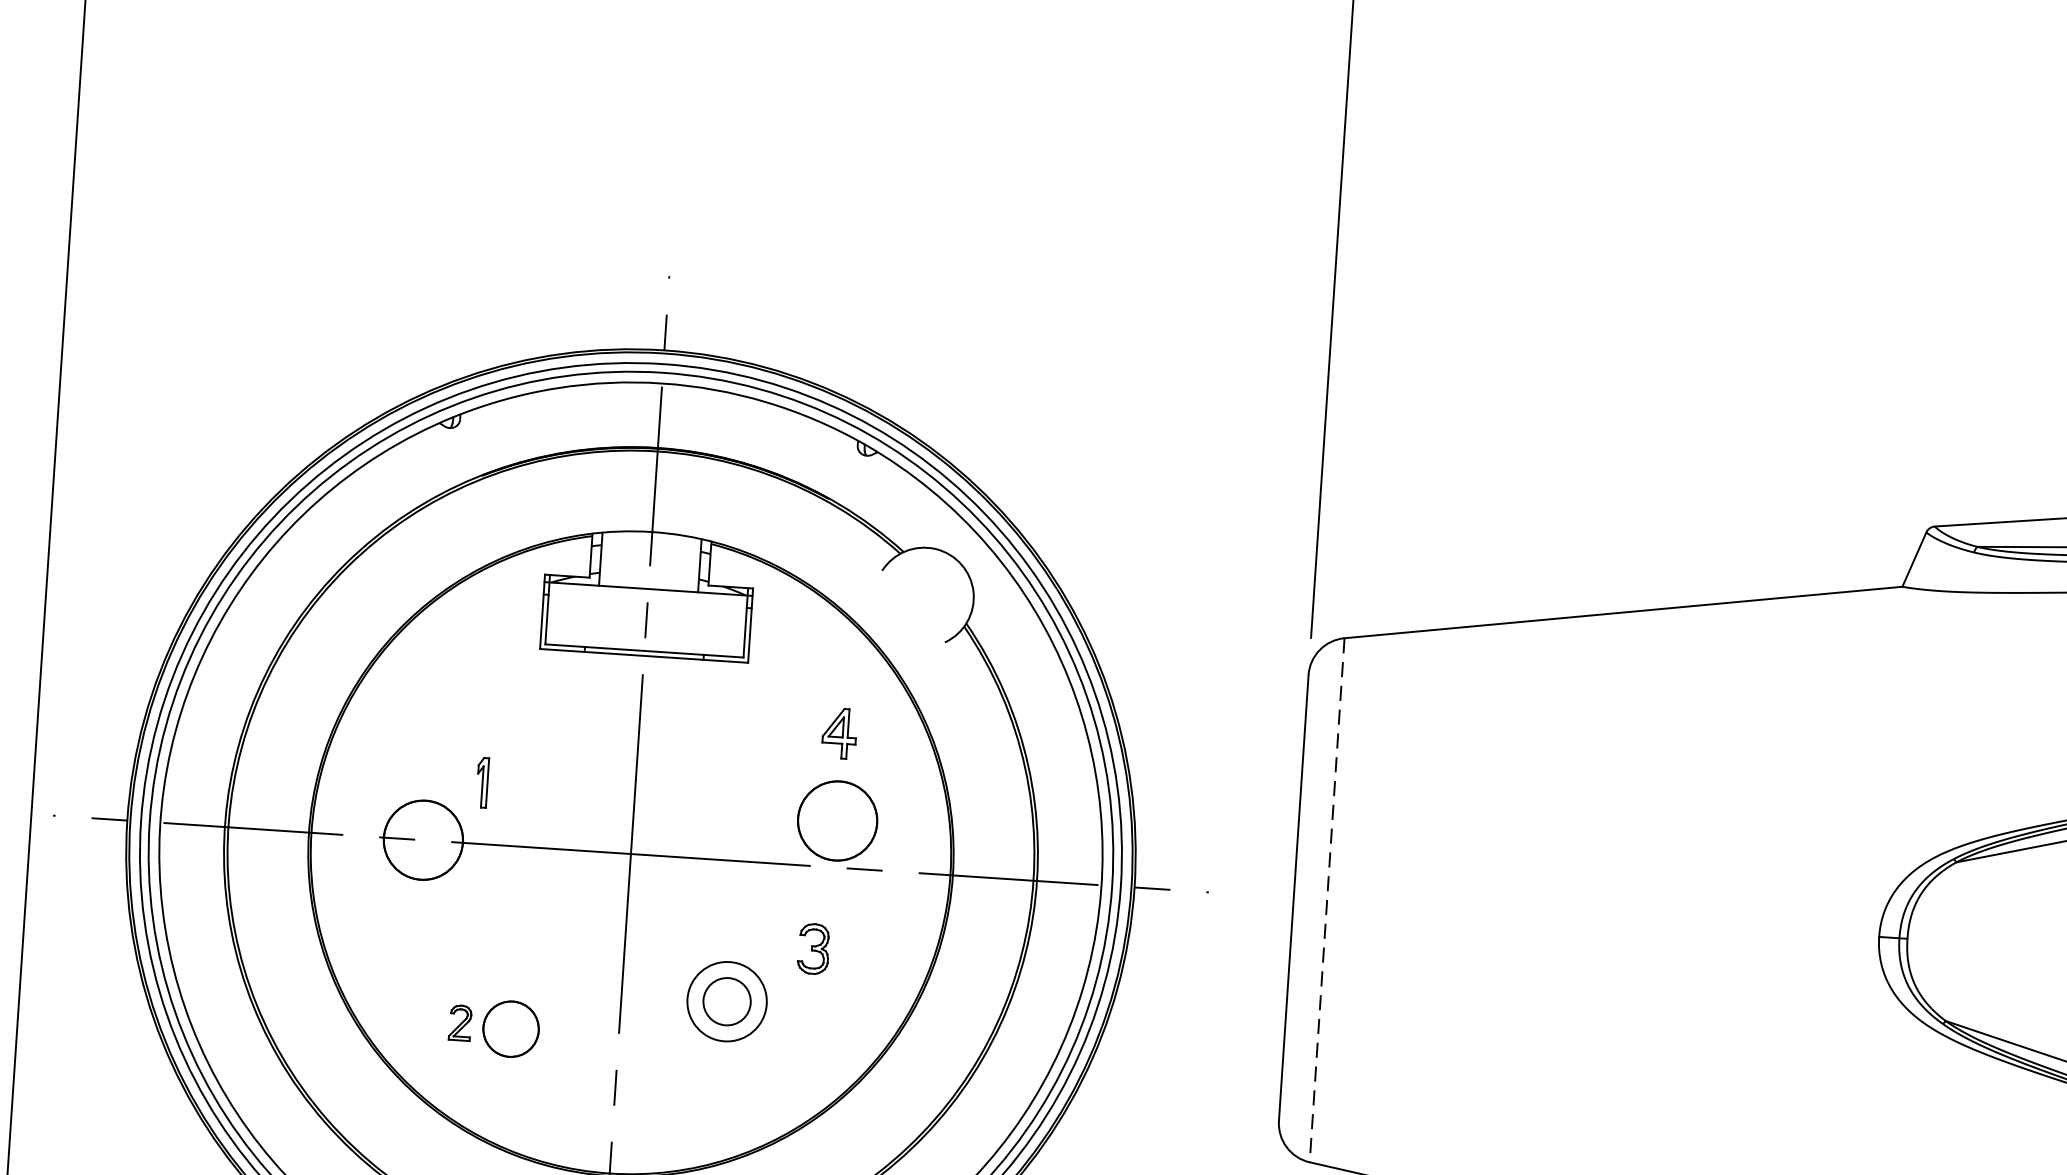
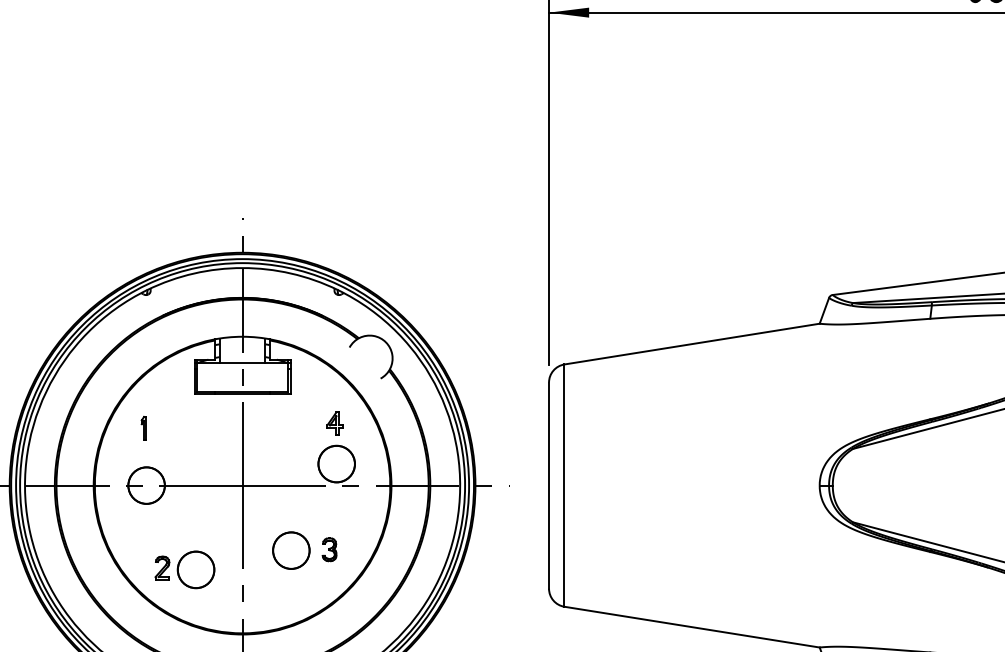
part: (481, 782) -> (143, 428), moved
line: (1327, 902) -> (564, 486), dashed -> solid
part: (813, 948) -> (329, 549), moved
circle: (727, 1001) -> (291, 550), size x1.67
part: (493, 1027) -> (184, 569), size x1.43

